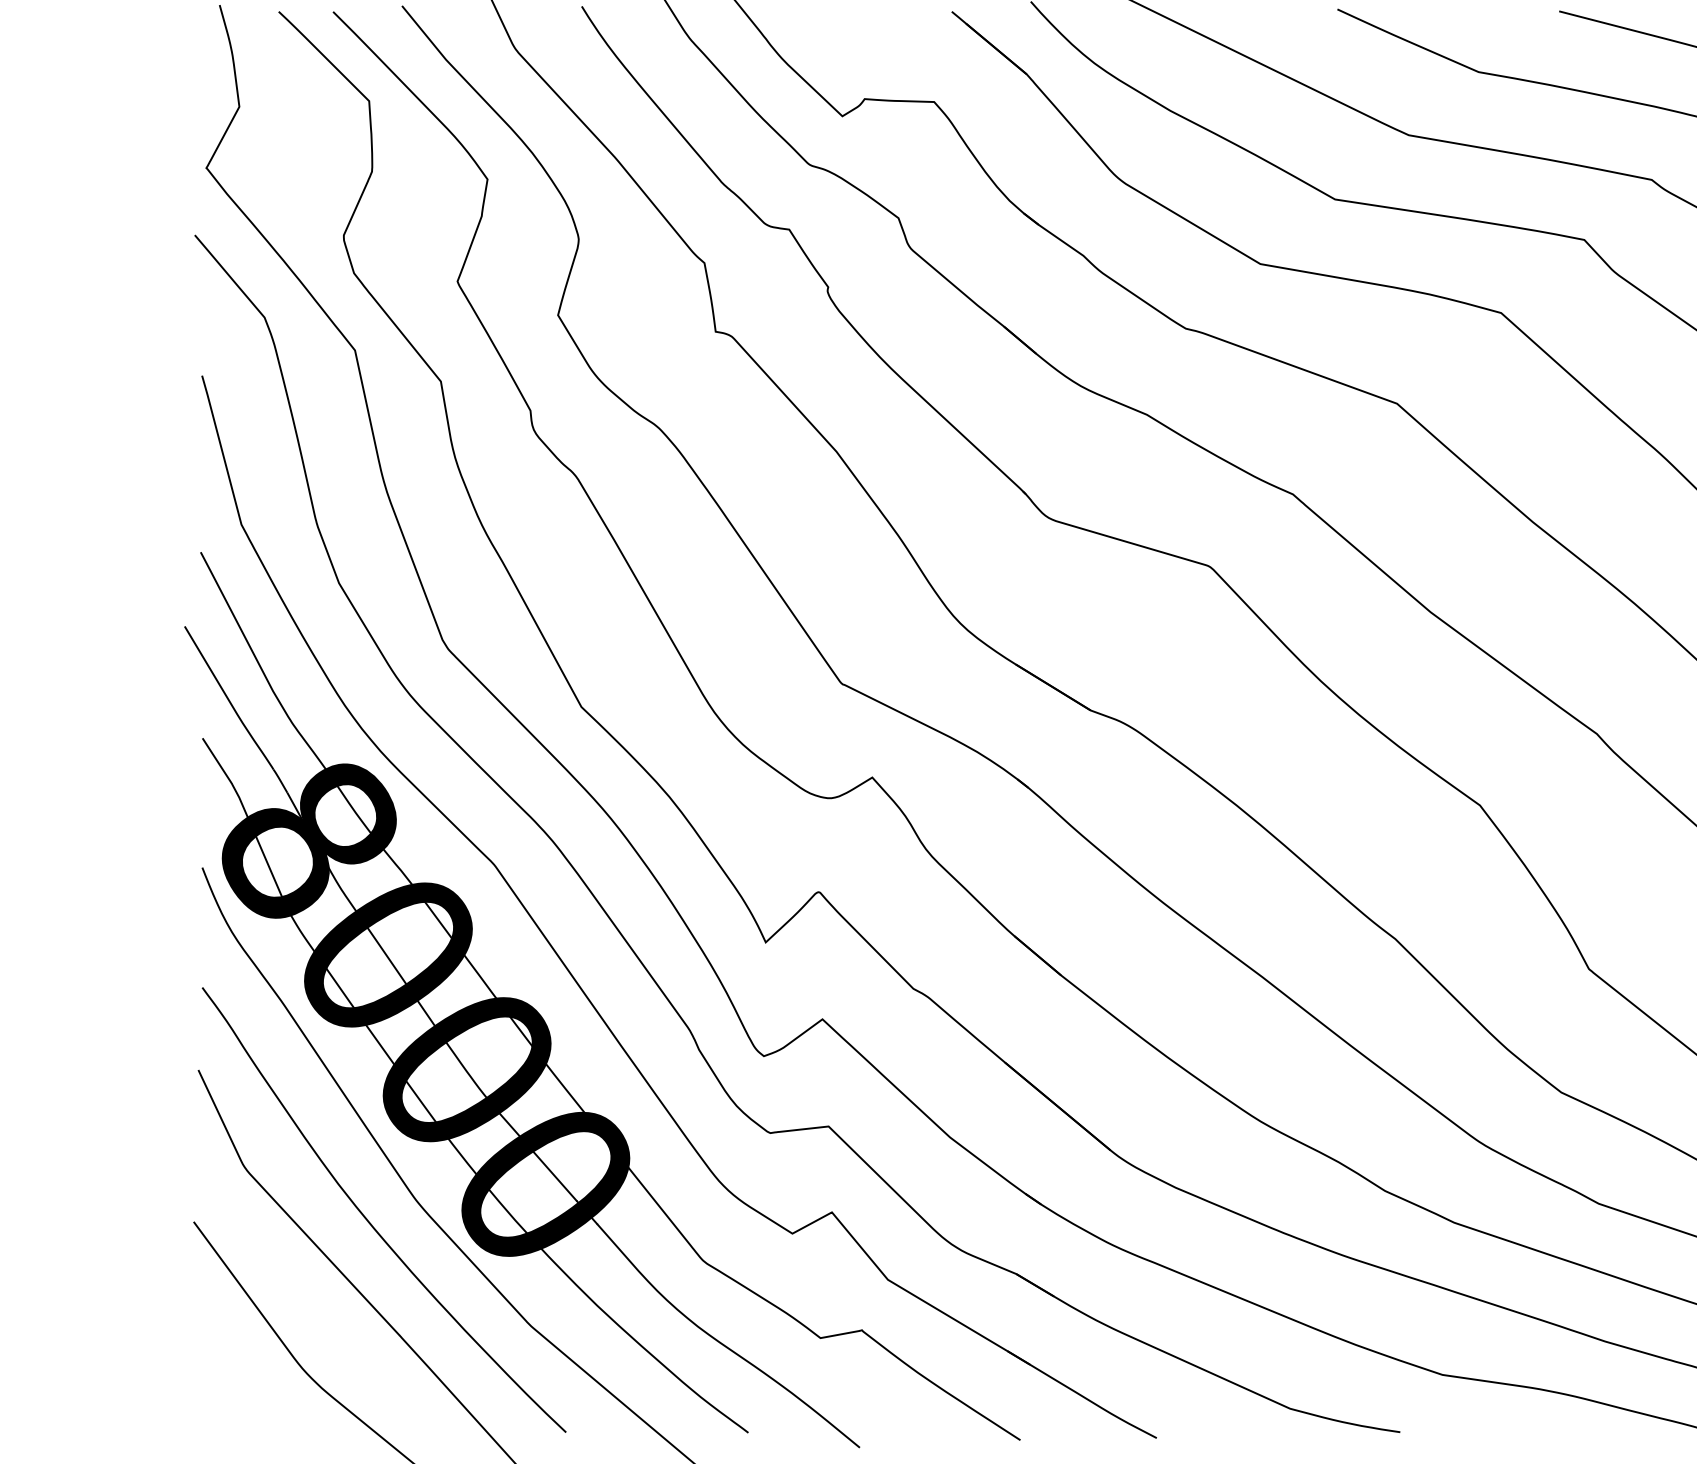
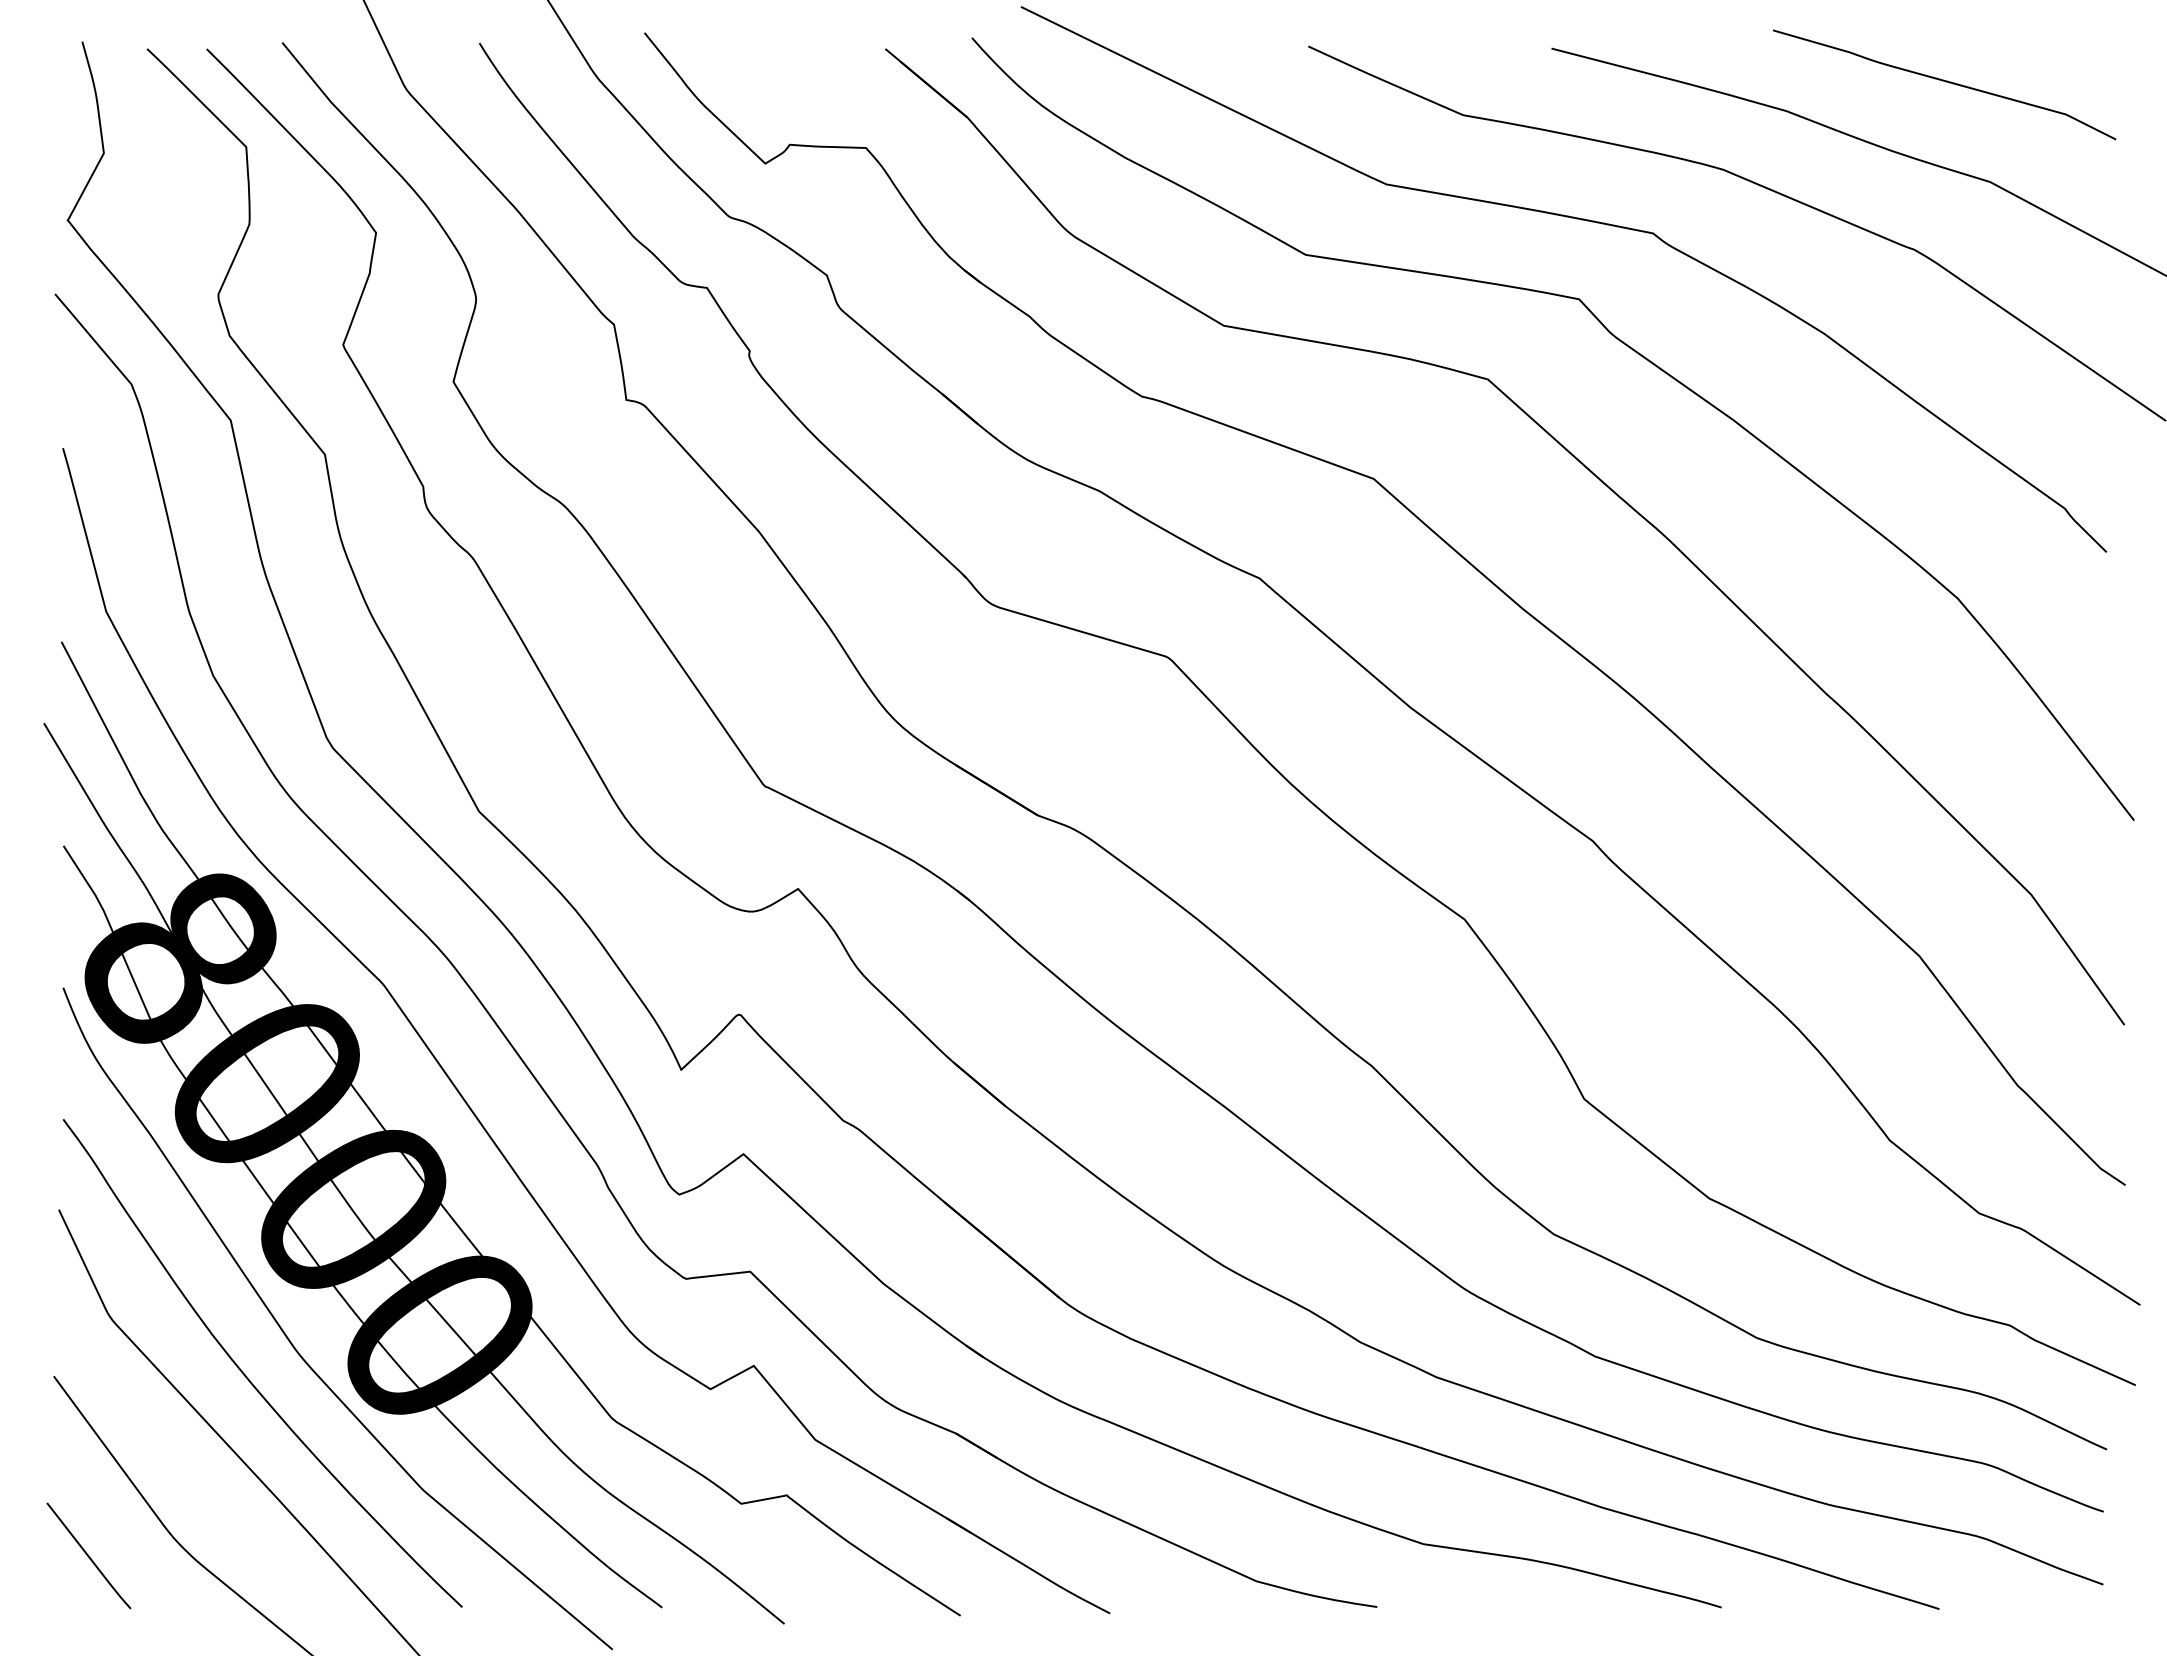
curve: (225, 1385) -> (88, 1555), added

